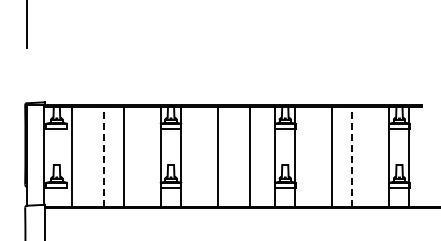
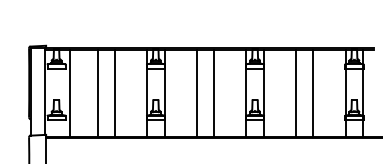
line: (103, 156) -> (97, 92), dashed -> solid
line: (250, 156) -> (214, 92), moved
line: (352, 156) -> (313, 92), dashed -> solid

